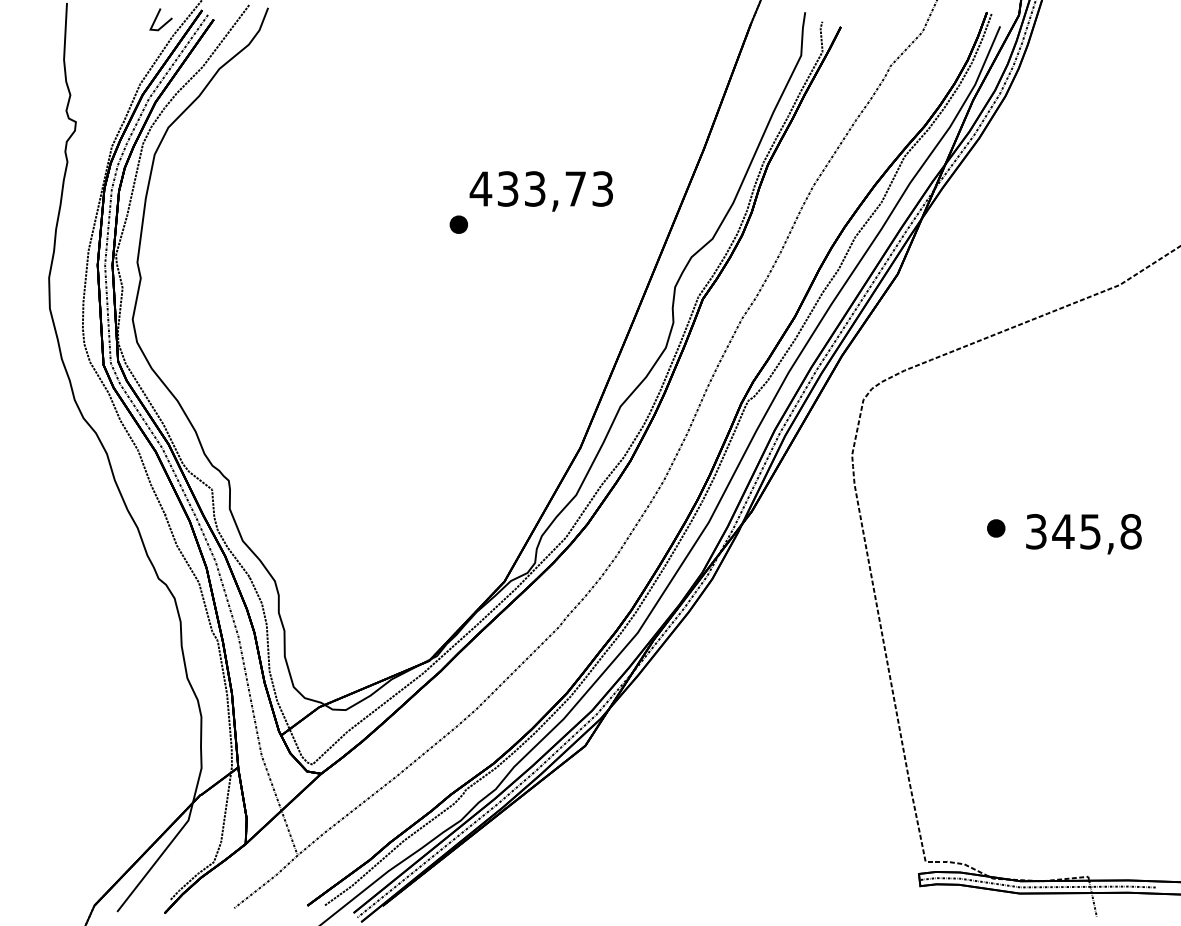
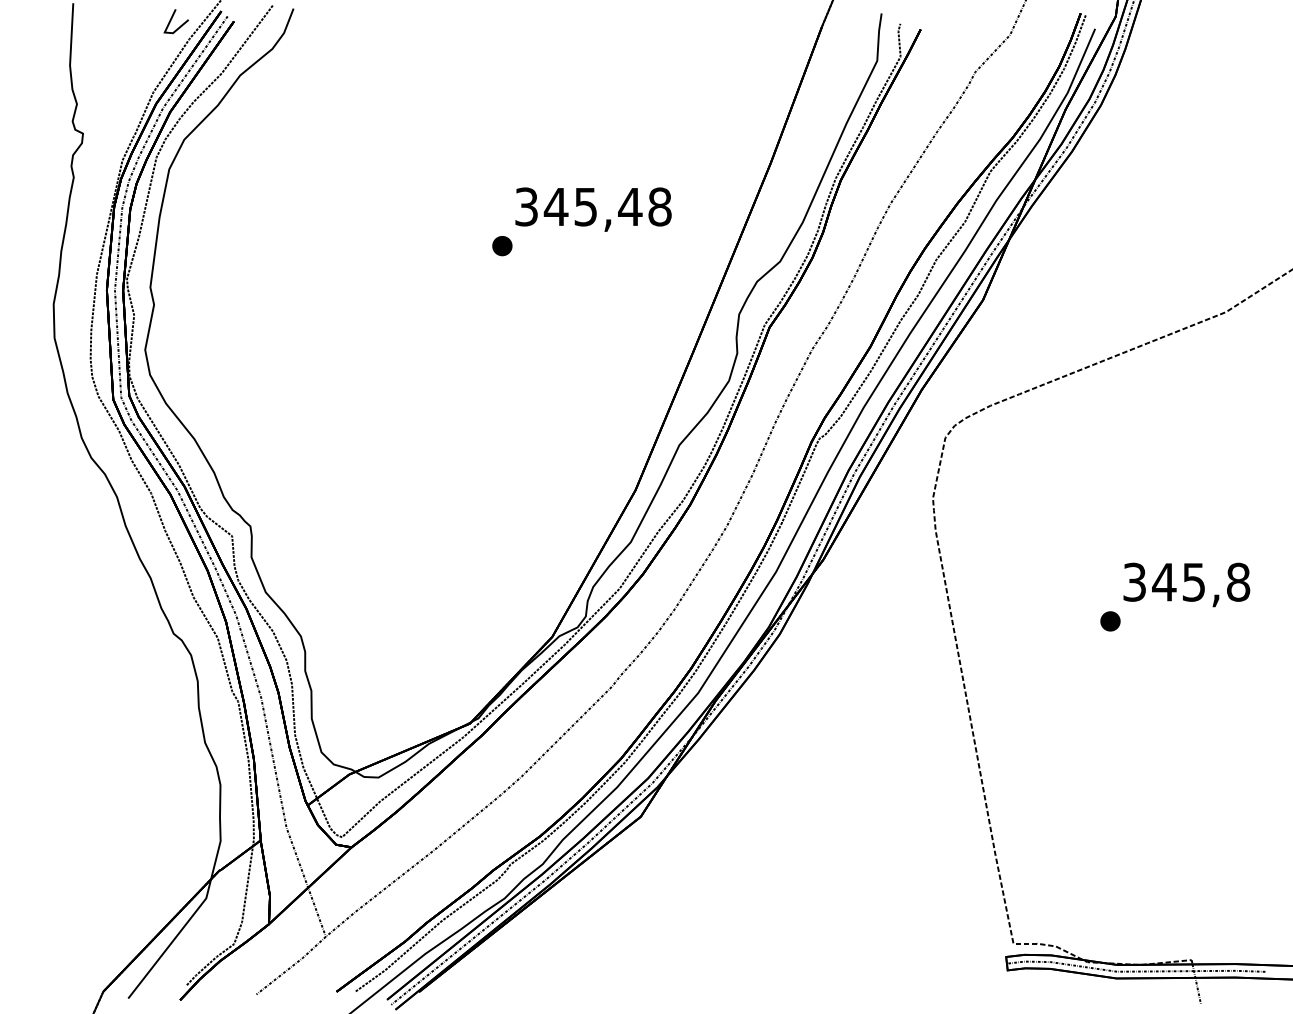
text: (541, 188) -> (592, 206), 433,73 -> 345,48
part: (996, 528) -> (1110, 621), moved

